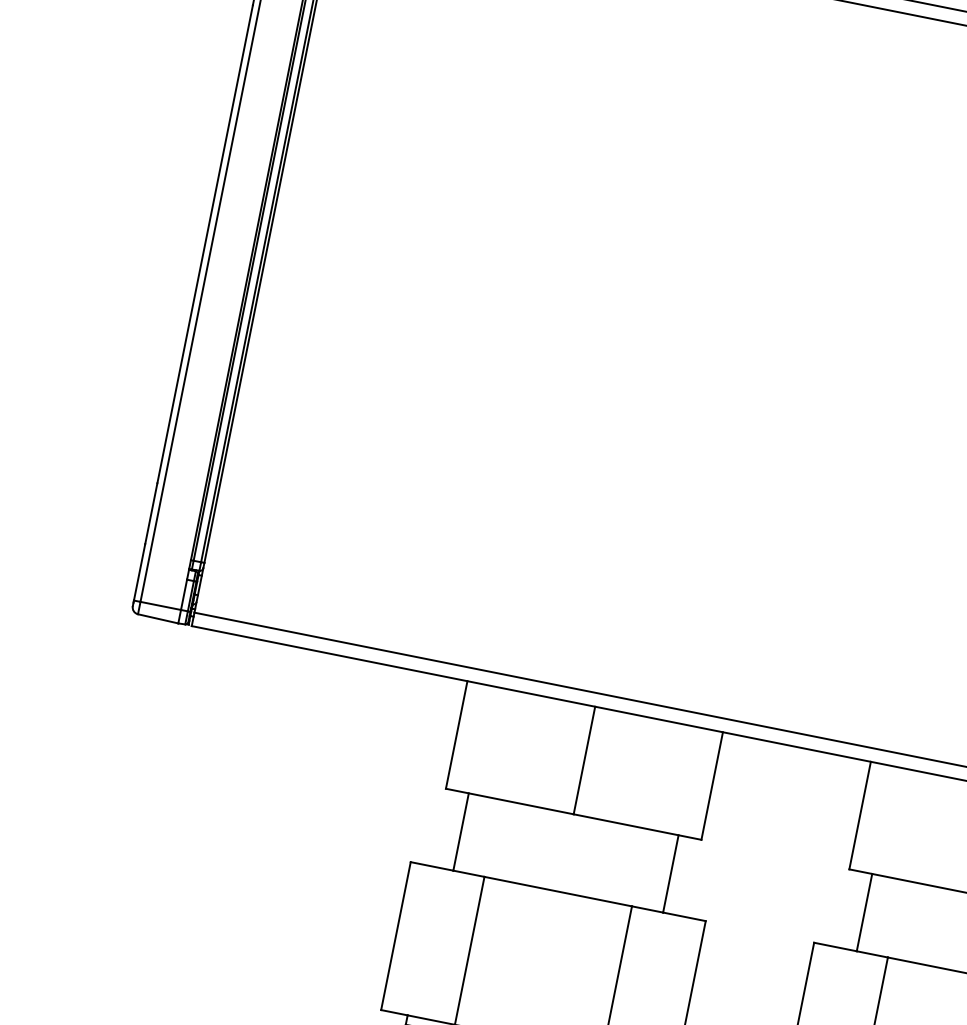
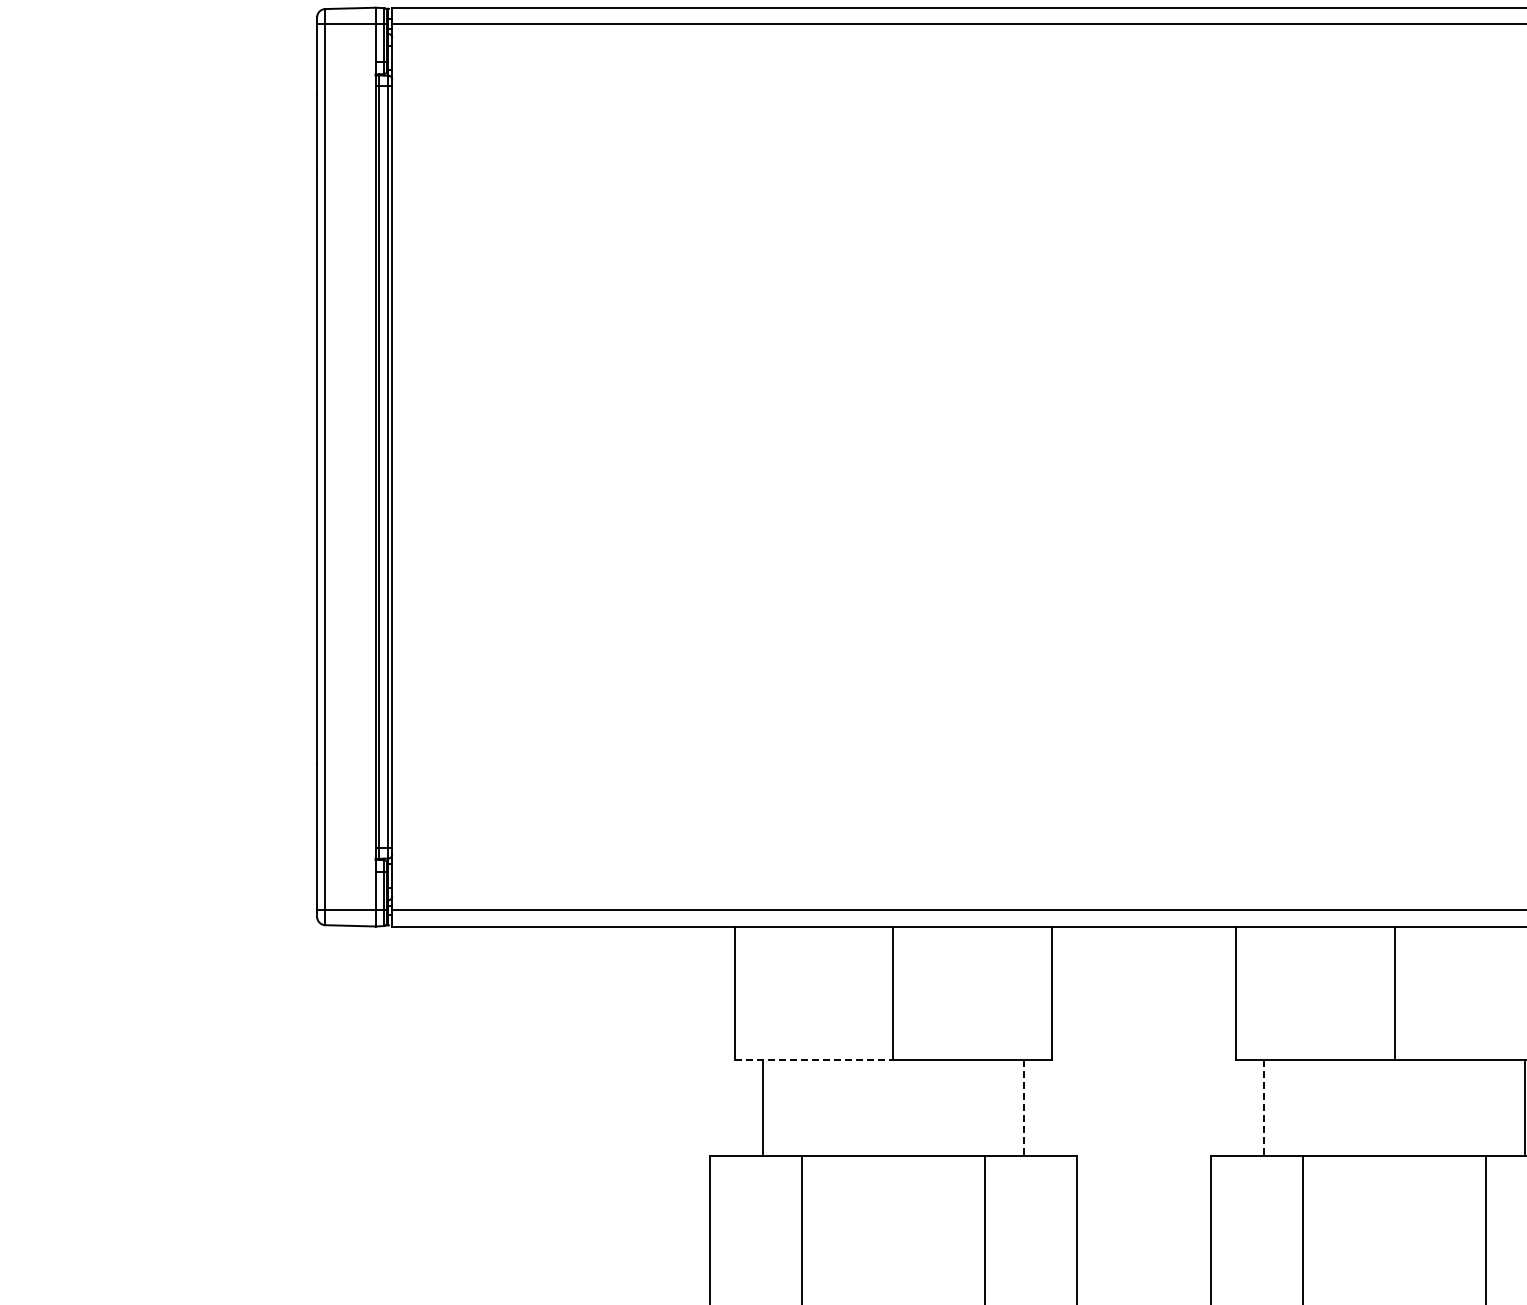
line: (510, 801) -> (814, 1060), solid -> dashed
line: (670, 874) -> (1023, 1108), solid -> dashed
line: (864, 912) -> (1264, 1108), solid -> dashed

